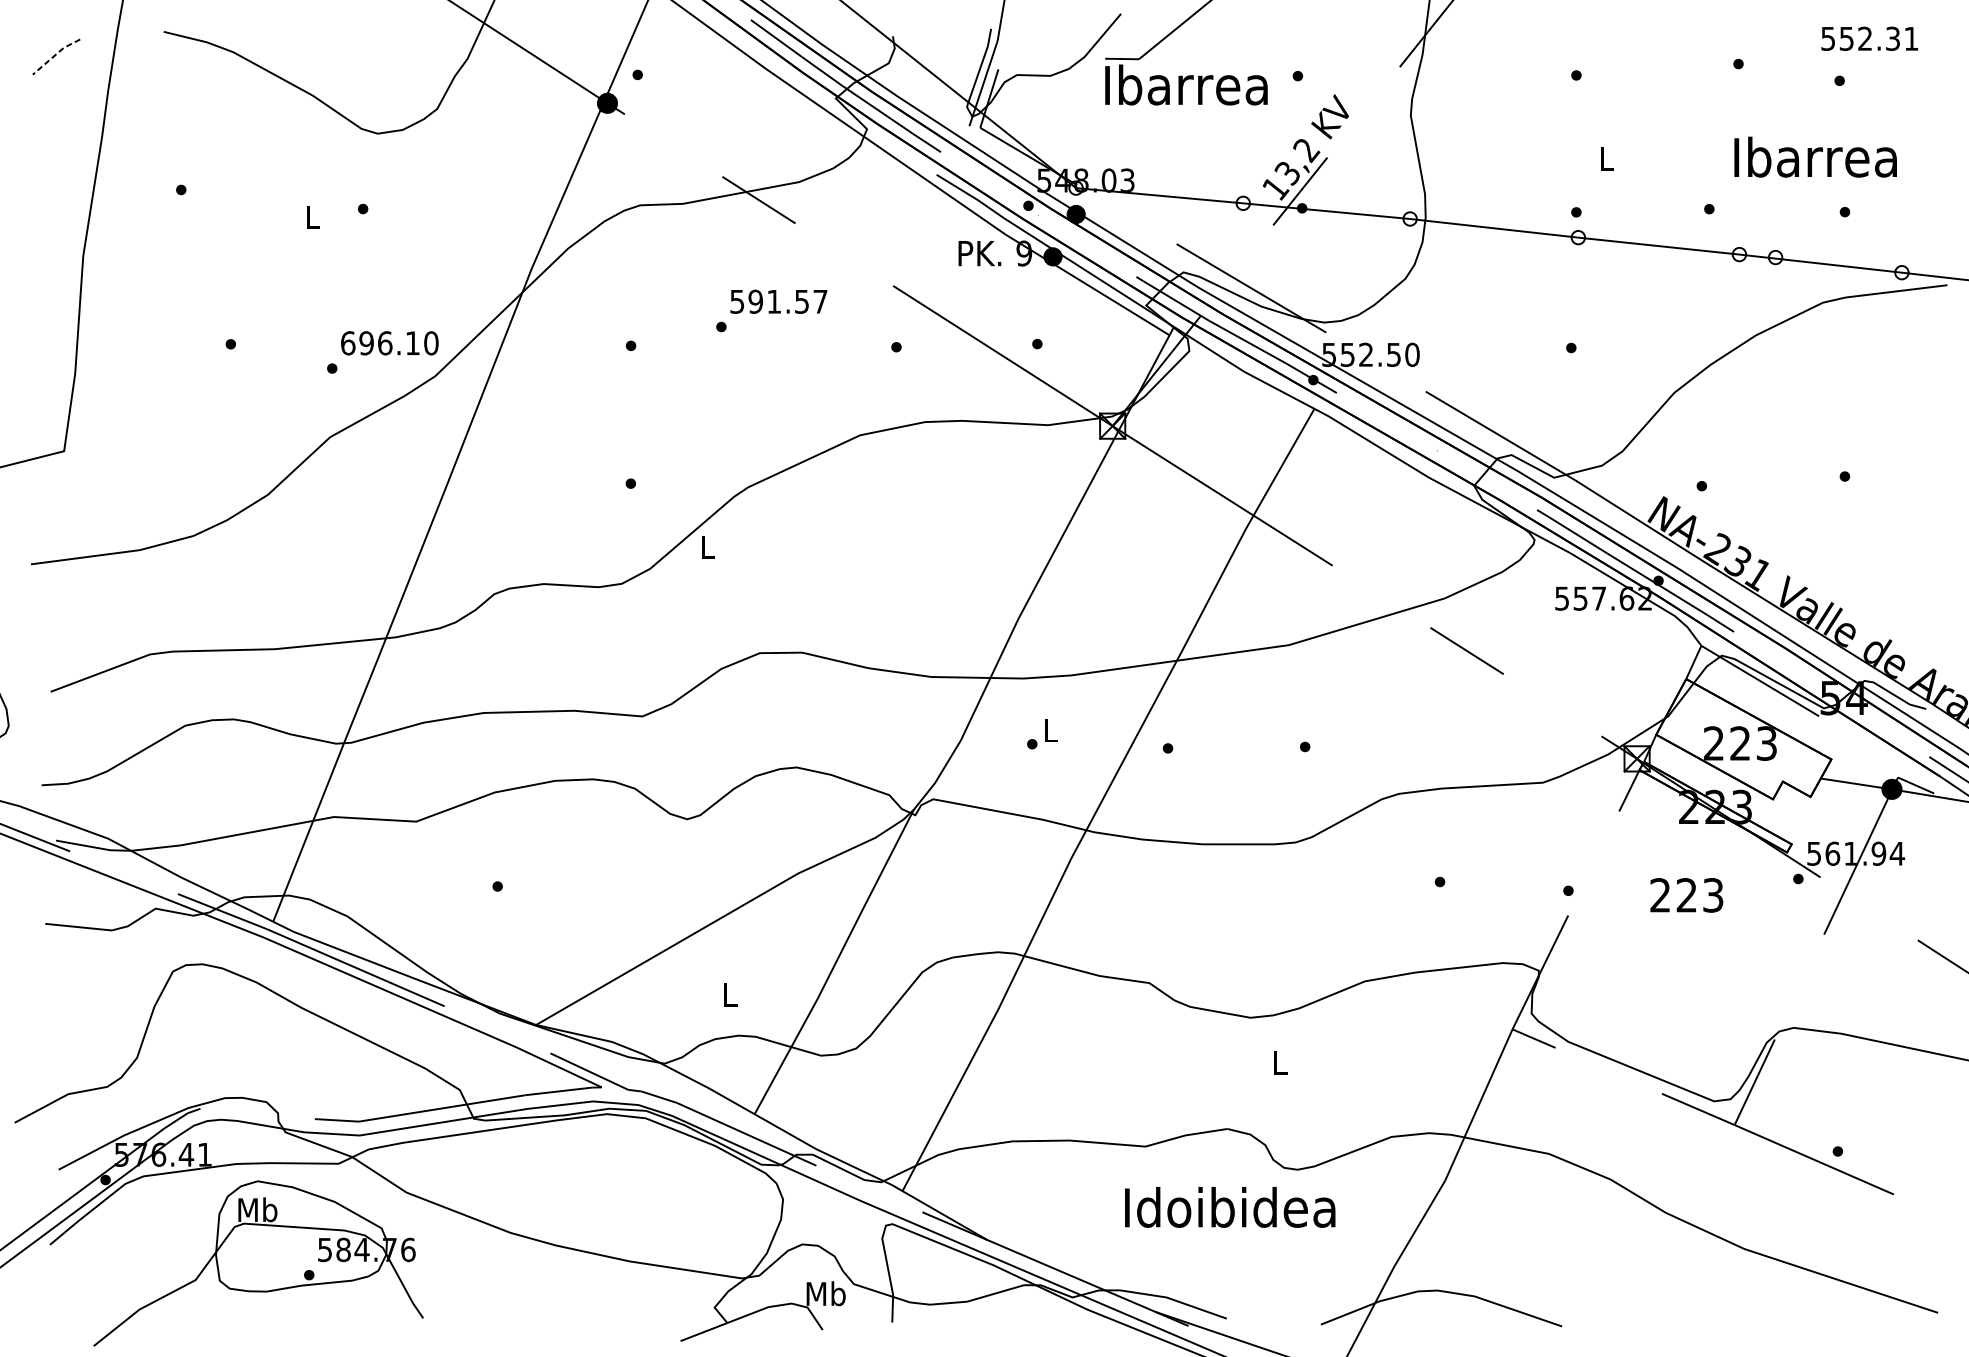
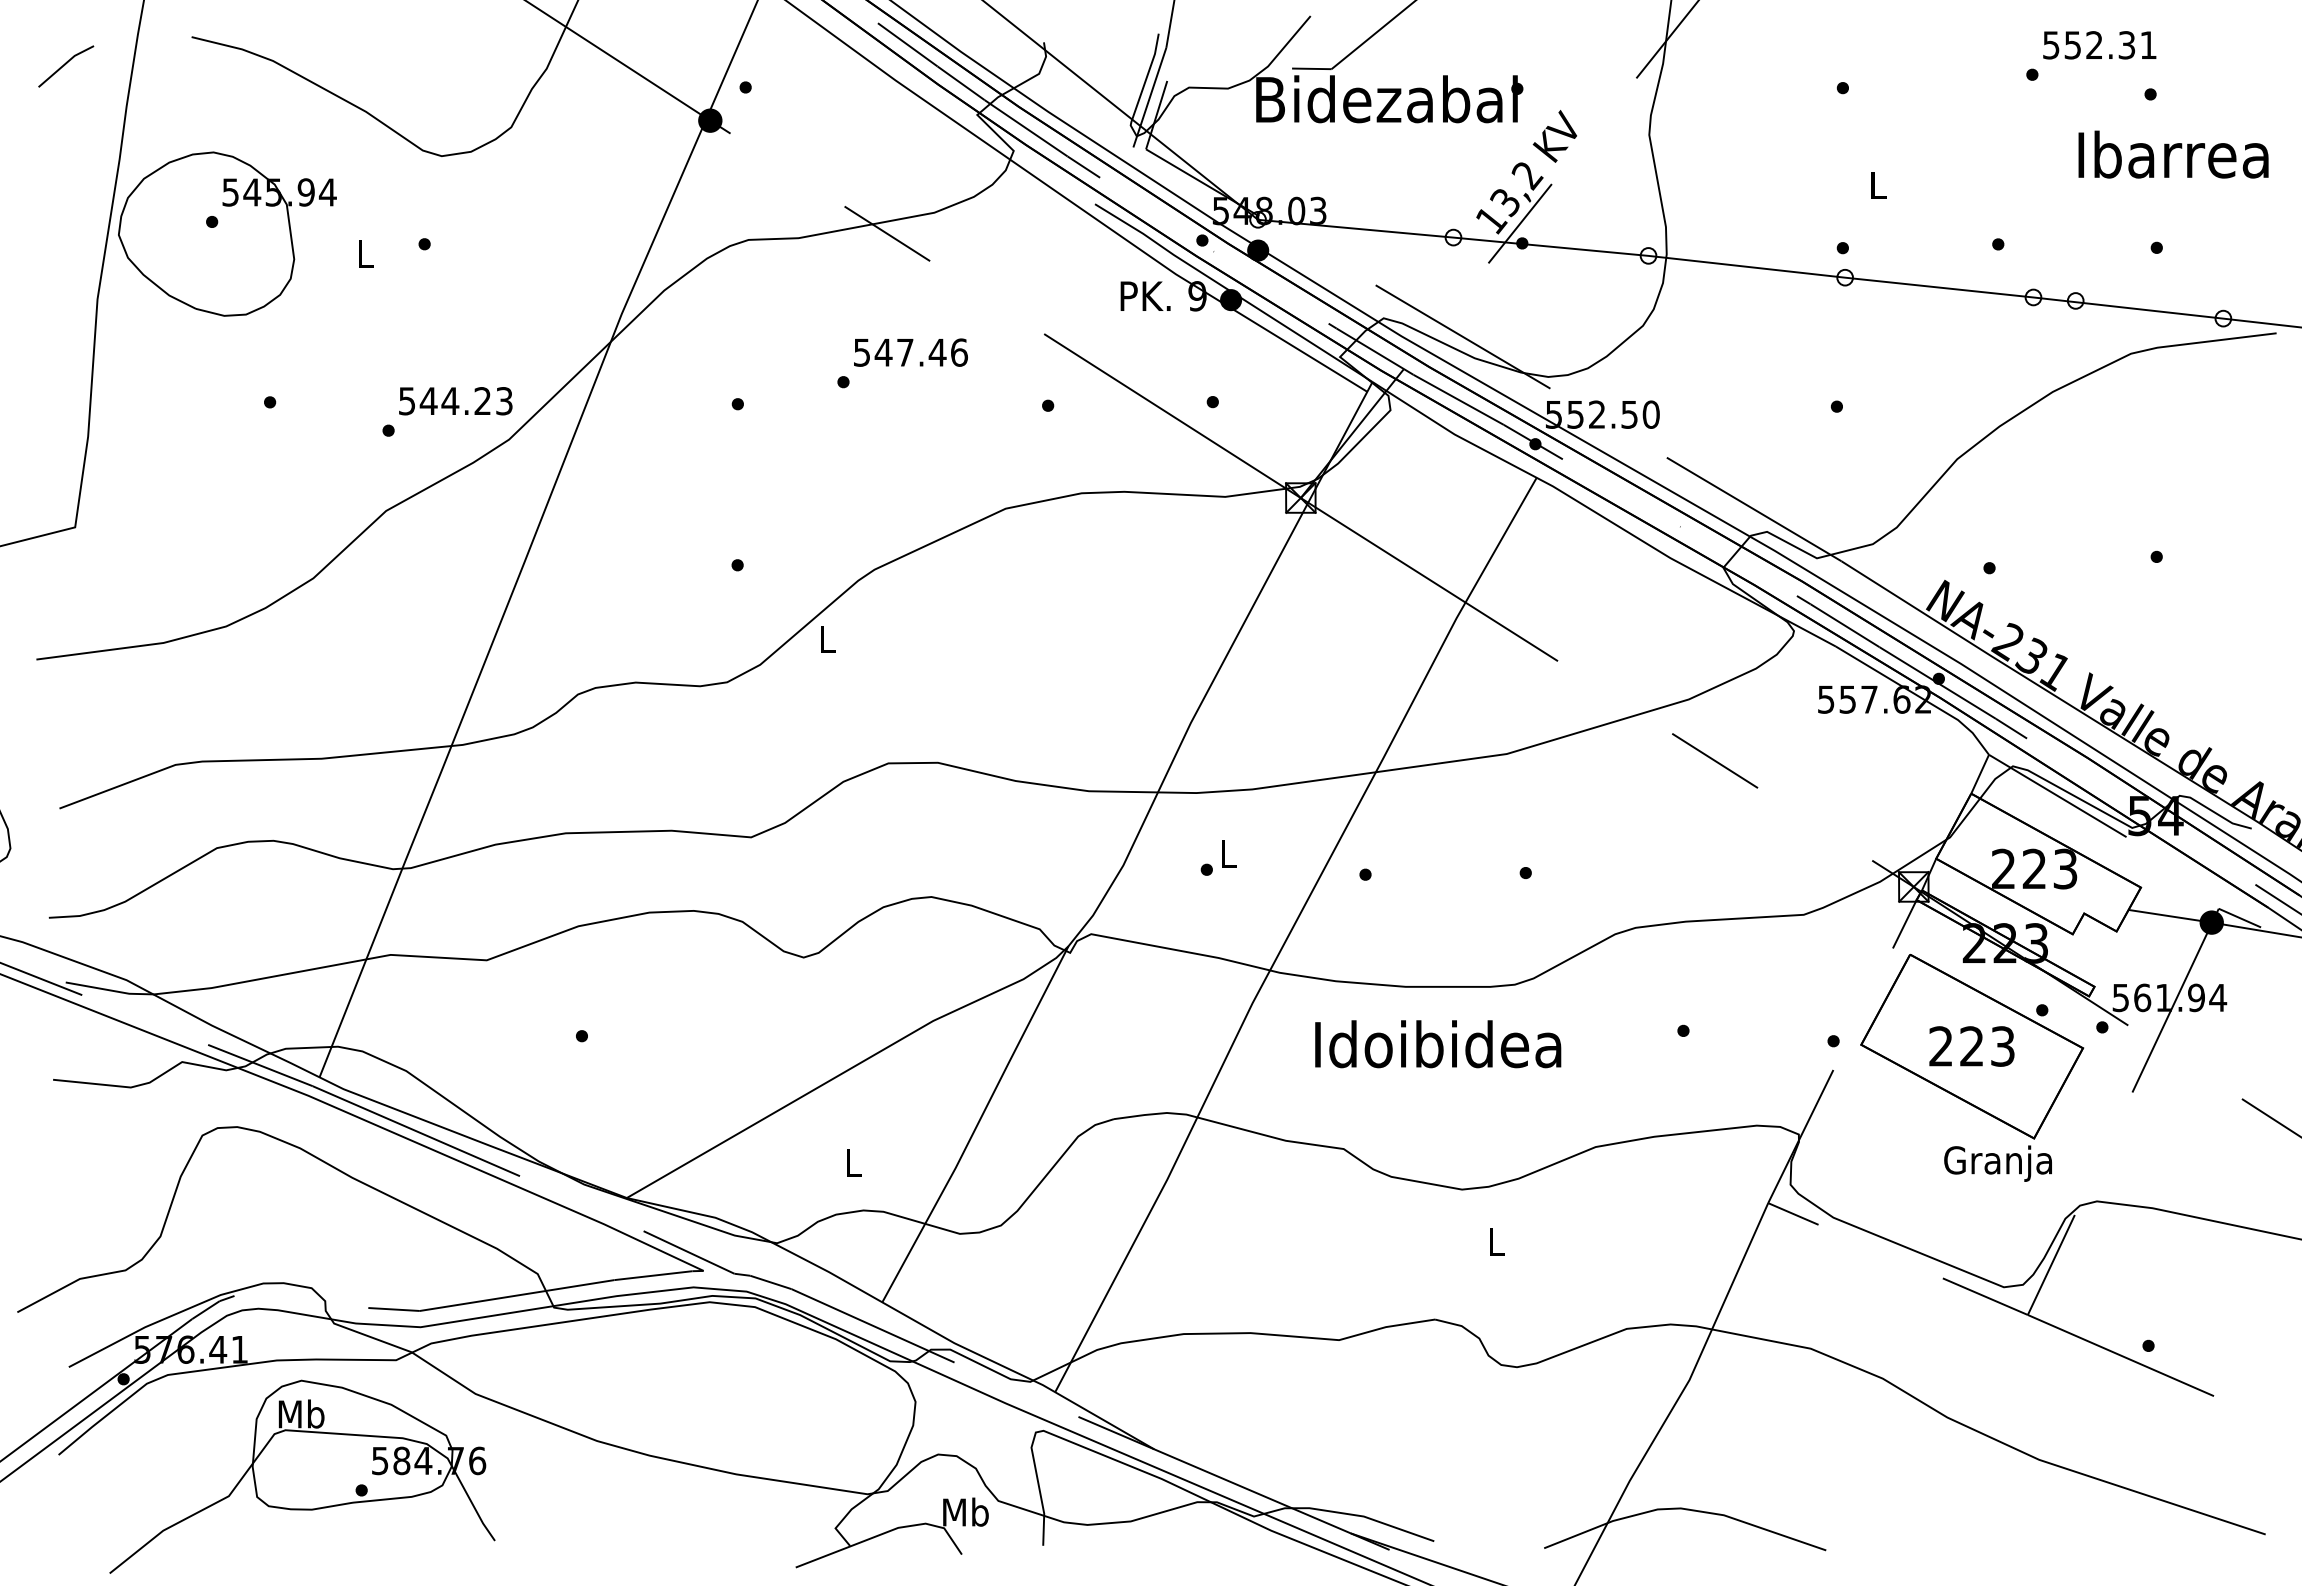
text: (1869, 39) -> (2099, 45), moved
line: (54, 55) -> (64, 64), dashed -> solid
text: (1185, 85) -> (1386, 99), Ibarrea -> Bidezabal
text: (1815, 157) -> (2173, 154), moved
part: (194, 199) -> (227, 233), added
text: (787, 301) -> (920, 352), 591.57 -> 547.46
text: (389, 343) -> (455, 401), 696.10 -> 544.23
part: (1687, 913) -> (1972, 1067), added
text: (1230, 1207) -> (1438, 1044), moved

